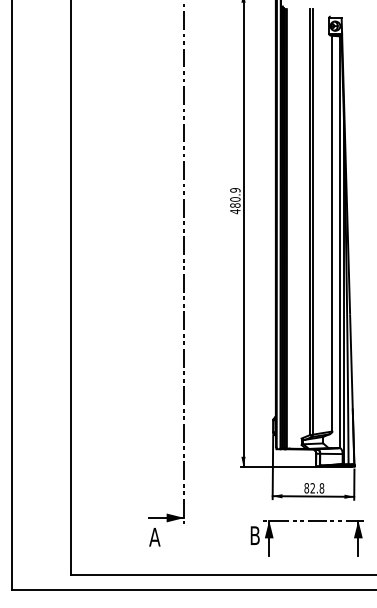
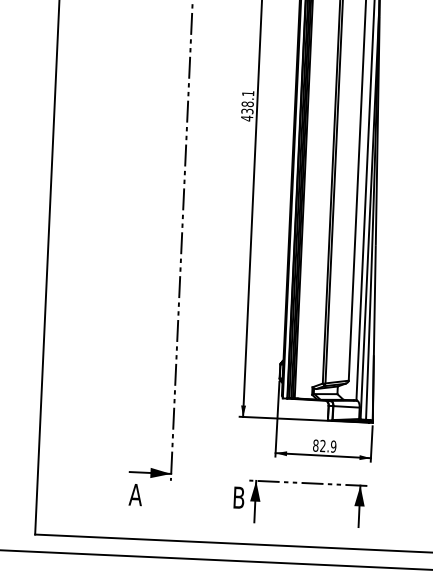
text: (235, 197) -> (248, 101), 480.9 -> 438.1
text: (321, 488) -> (333, 446), 82.8 -> 82.9
part: (308, 521) -> (302, 484), moved

